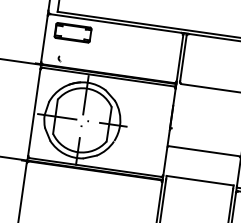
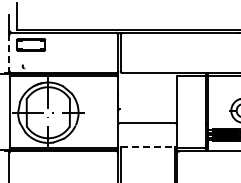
line: (44, 38) -> (9, 52), solid -> dashed
line: (199, 181) -> (147, 147), solid -> dashed

